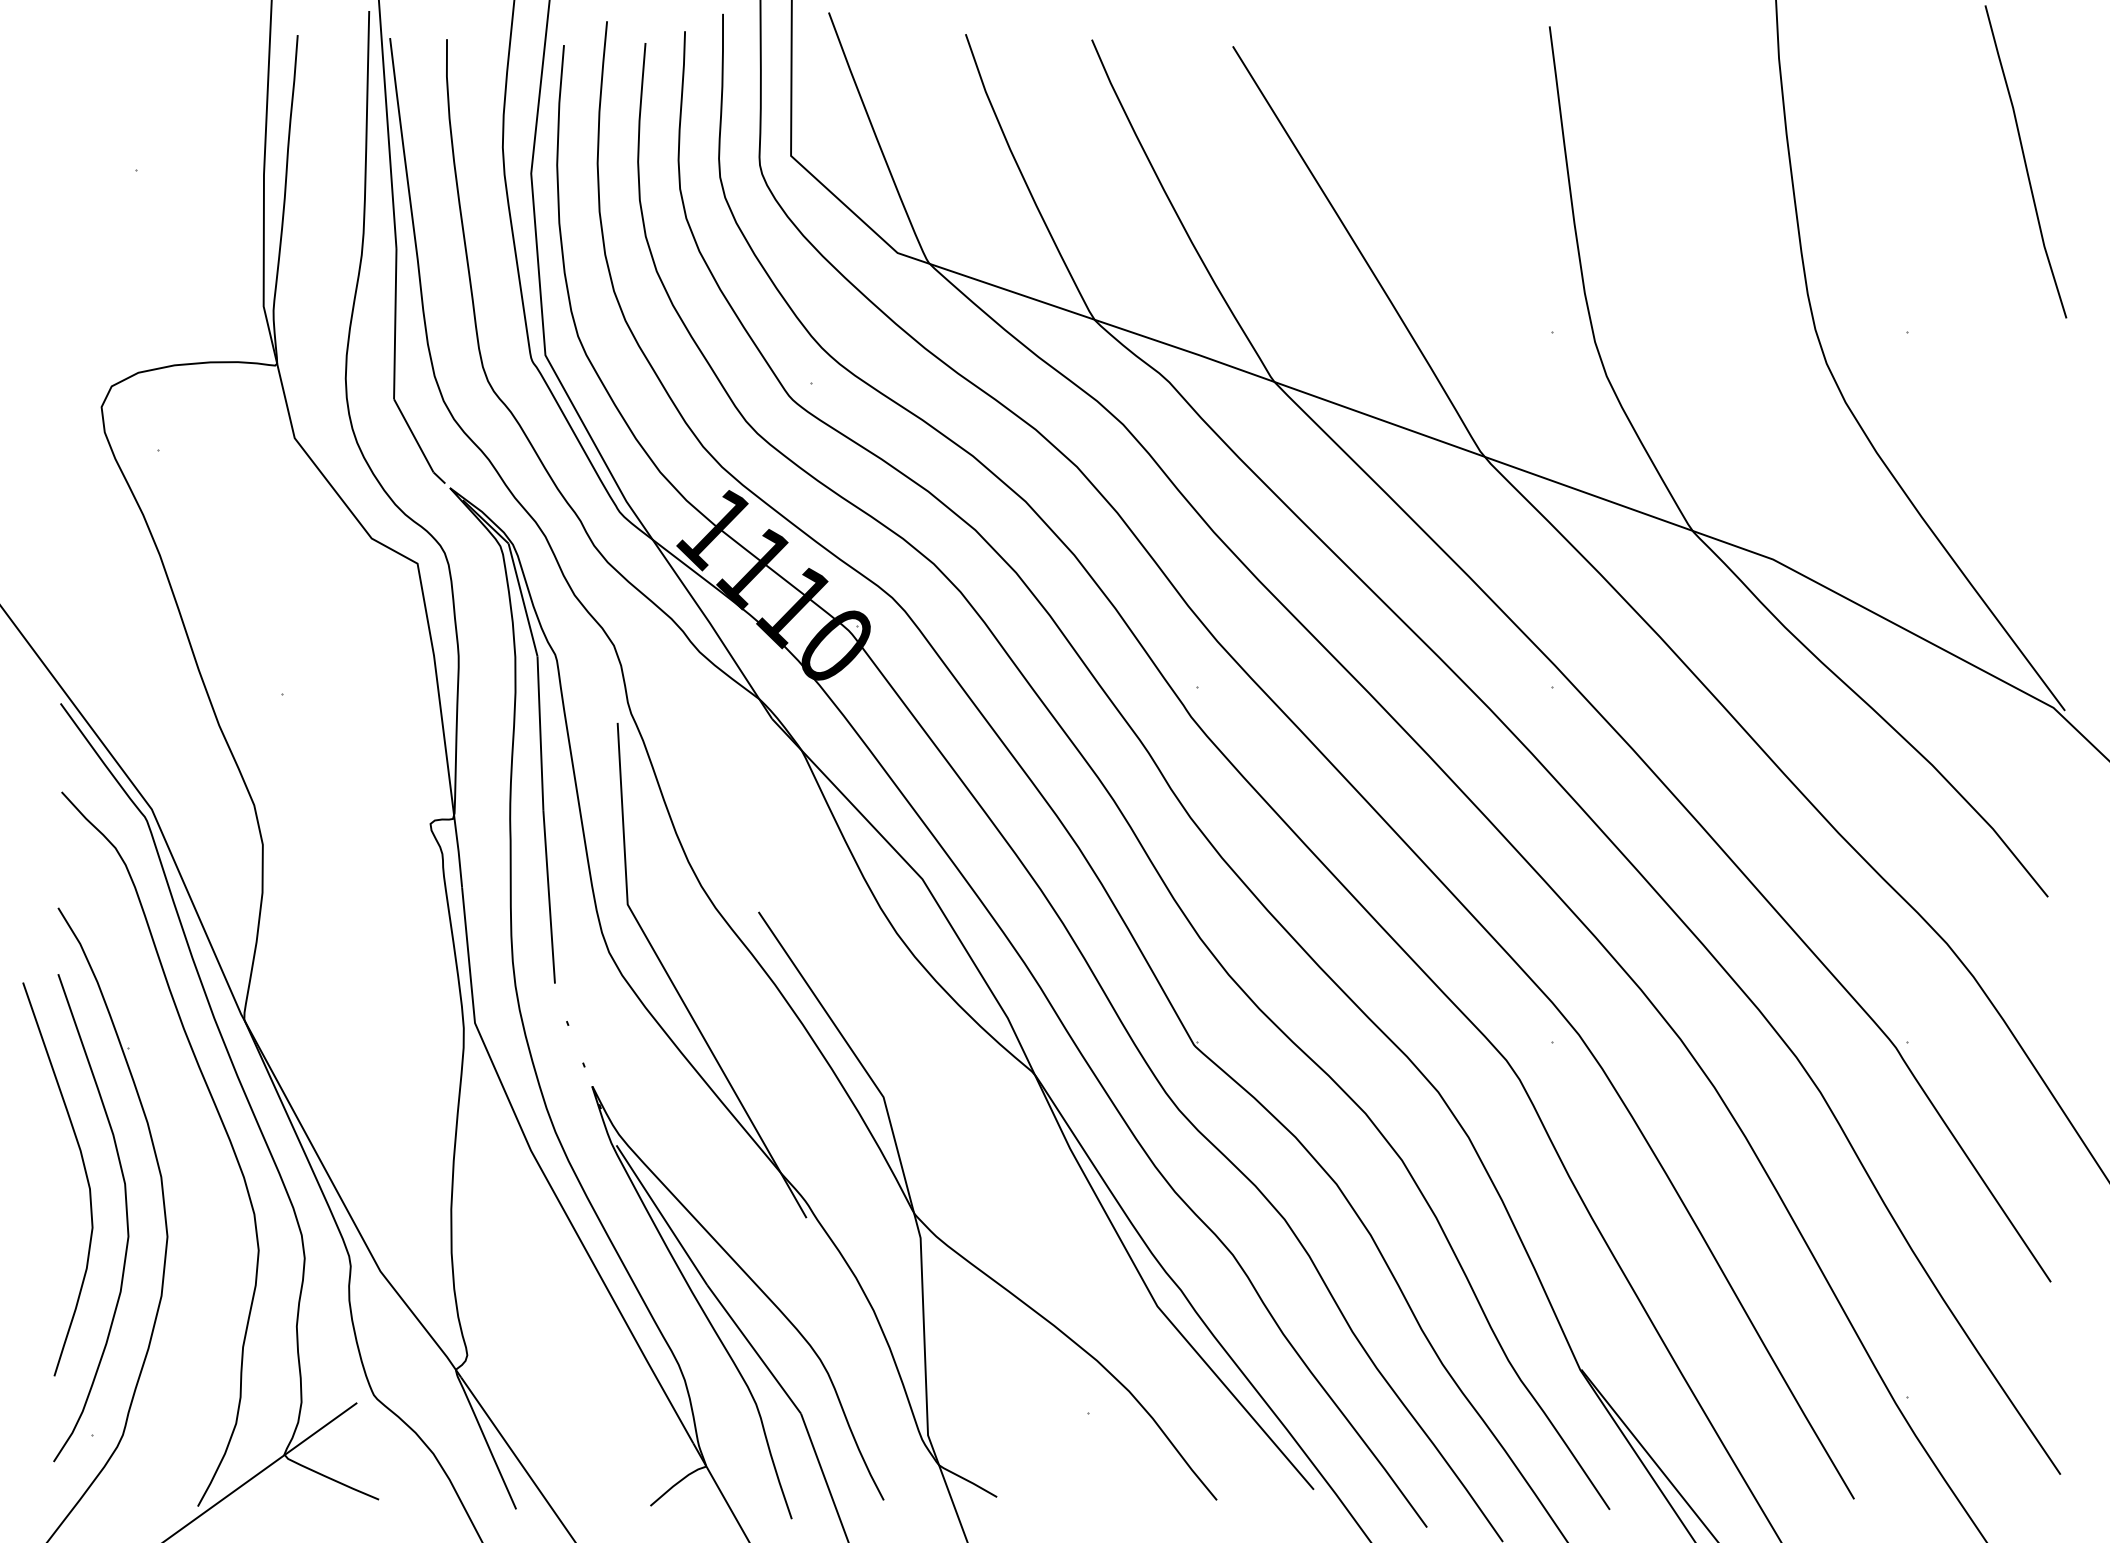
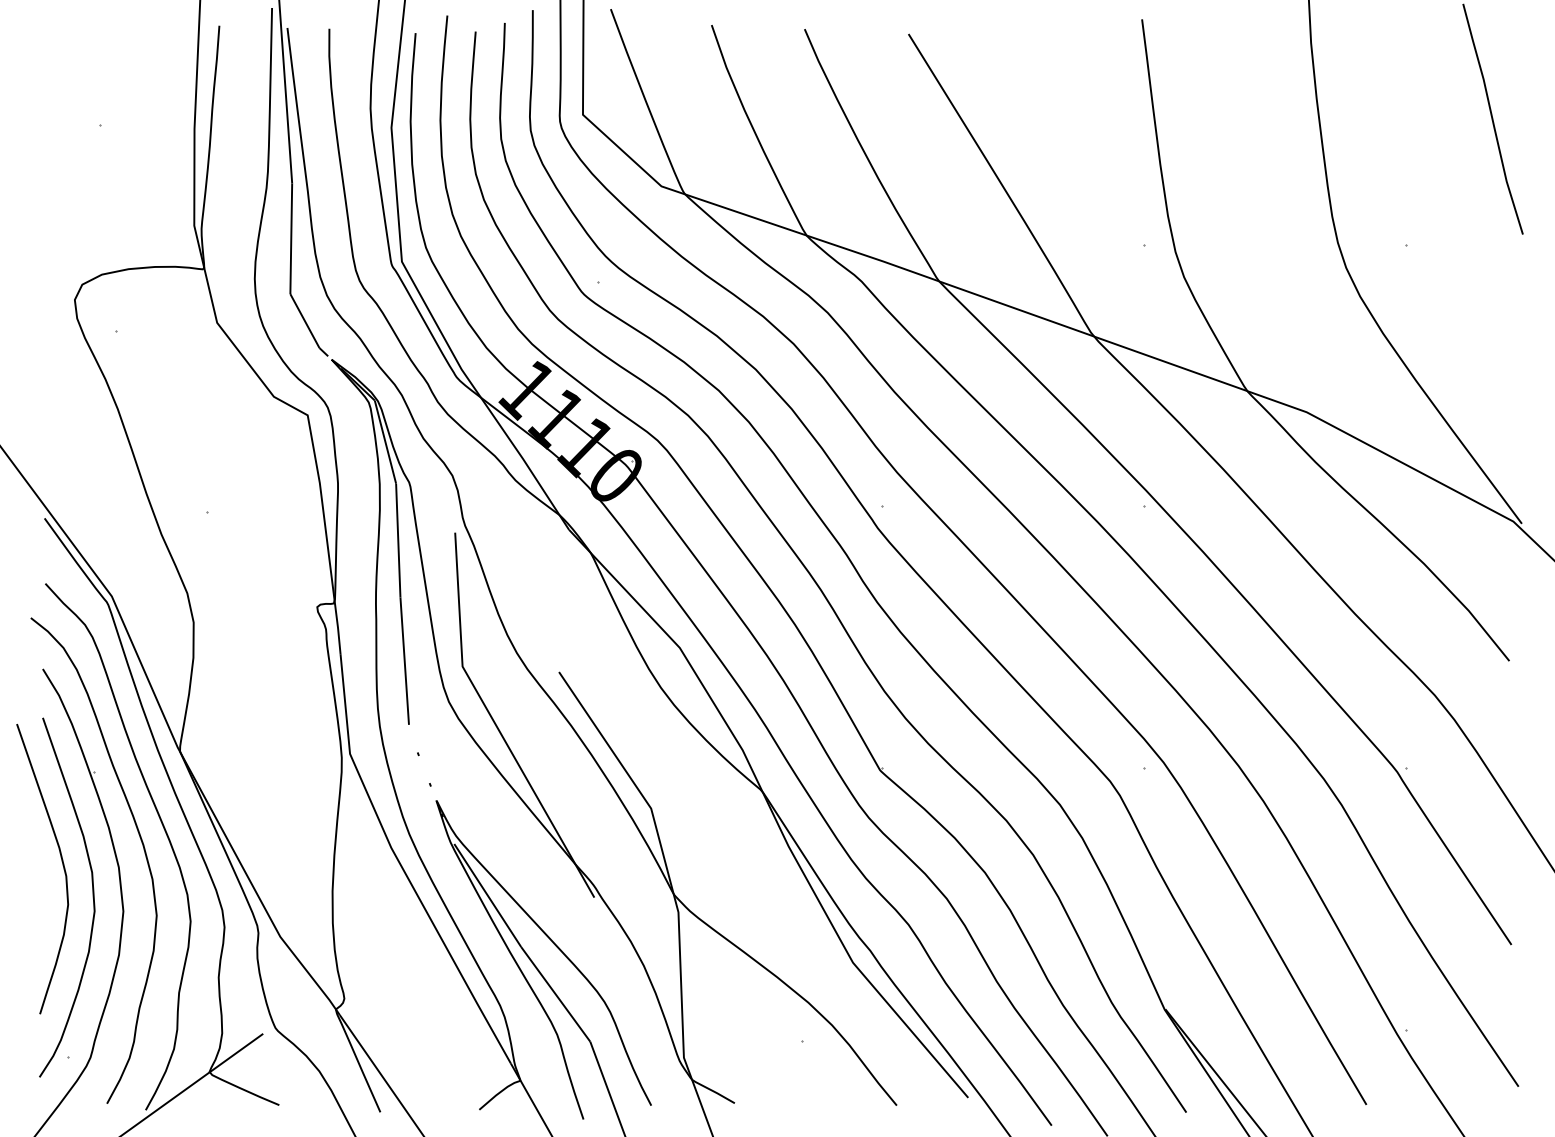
curve: (192, 1144) -> (141, 843), added

